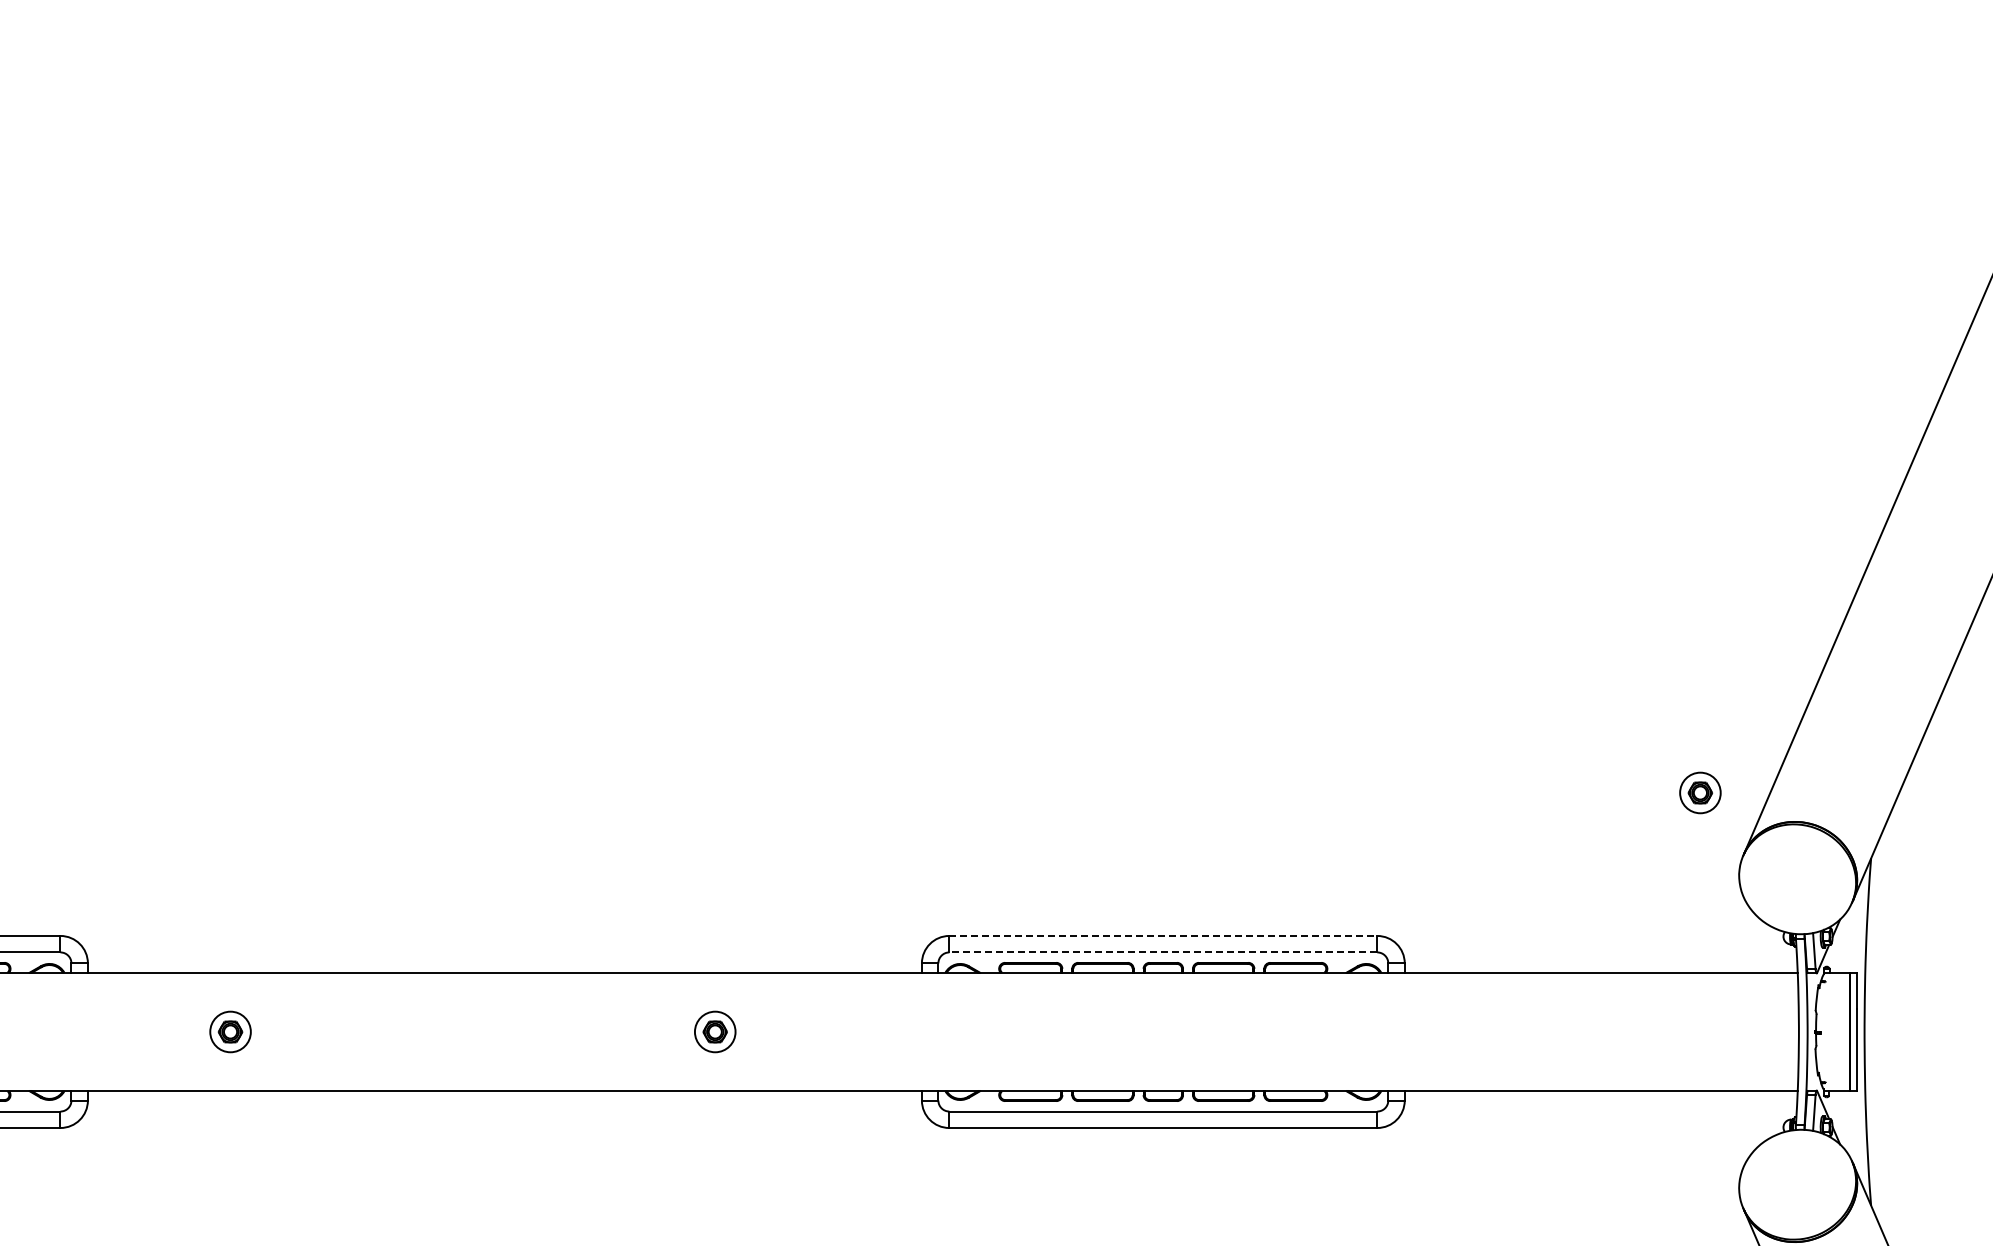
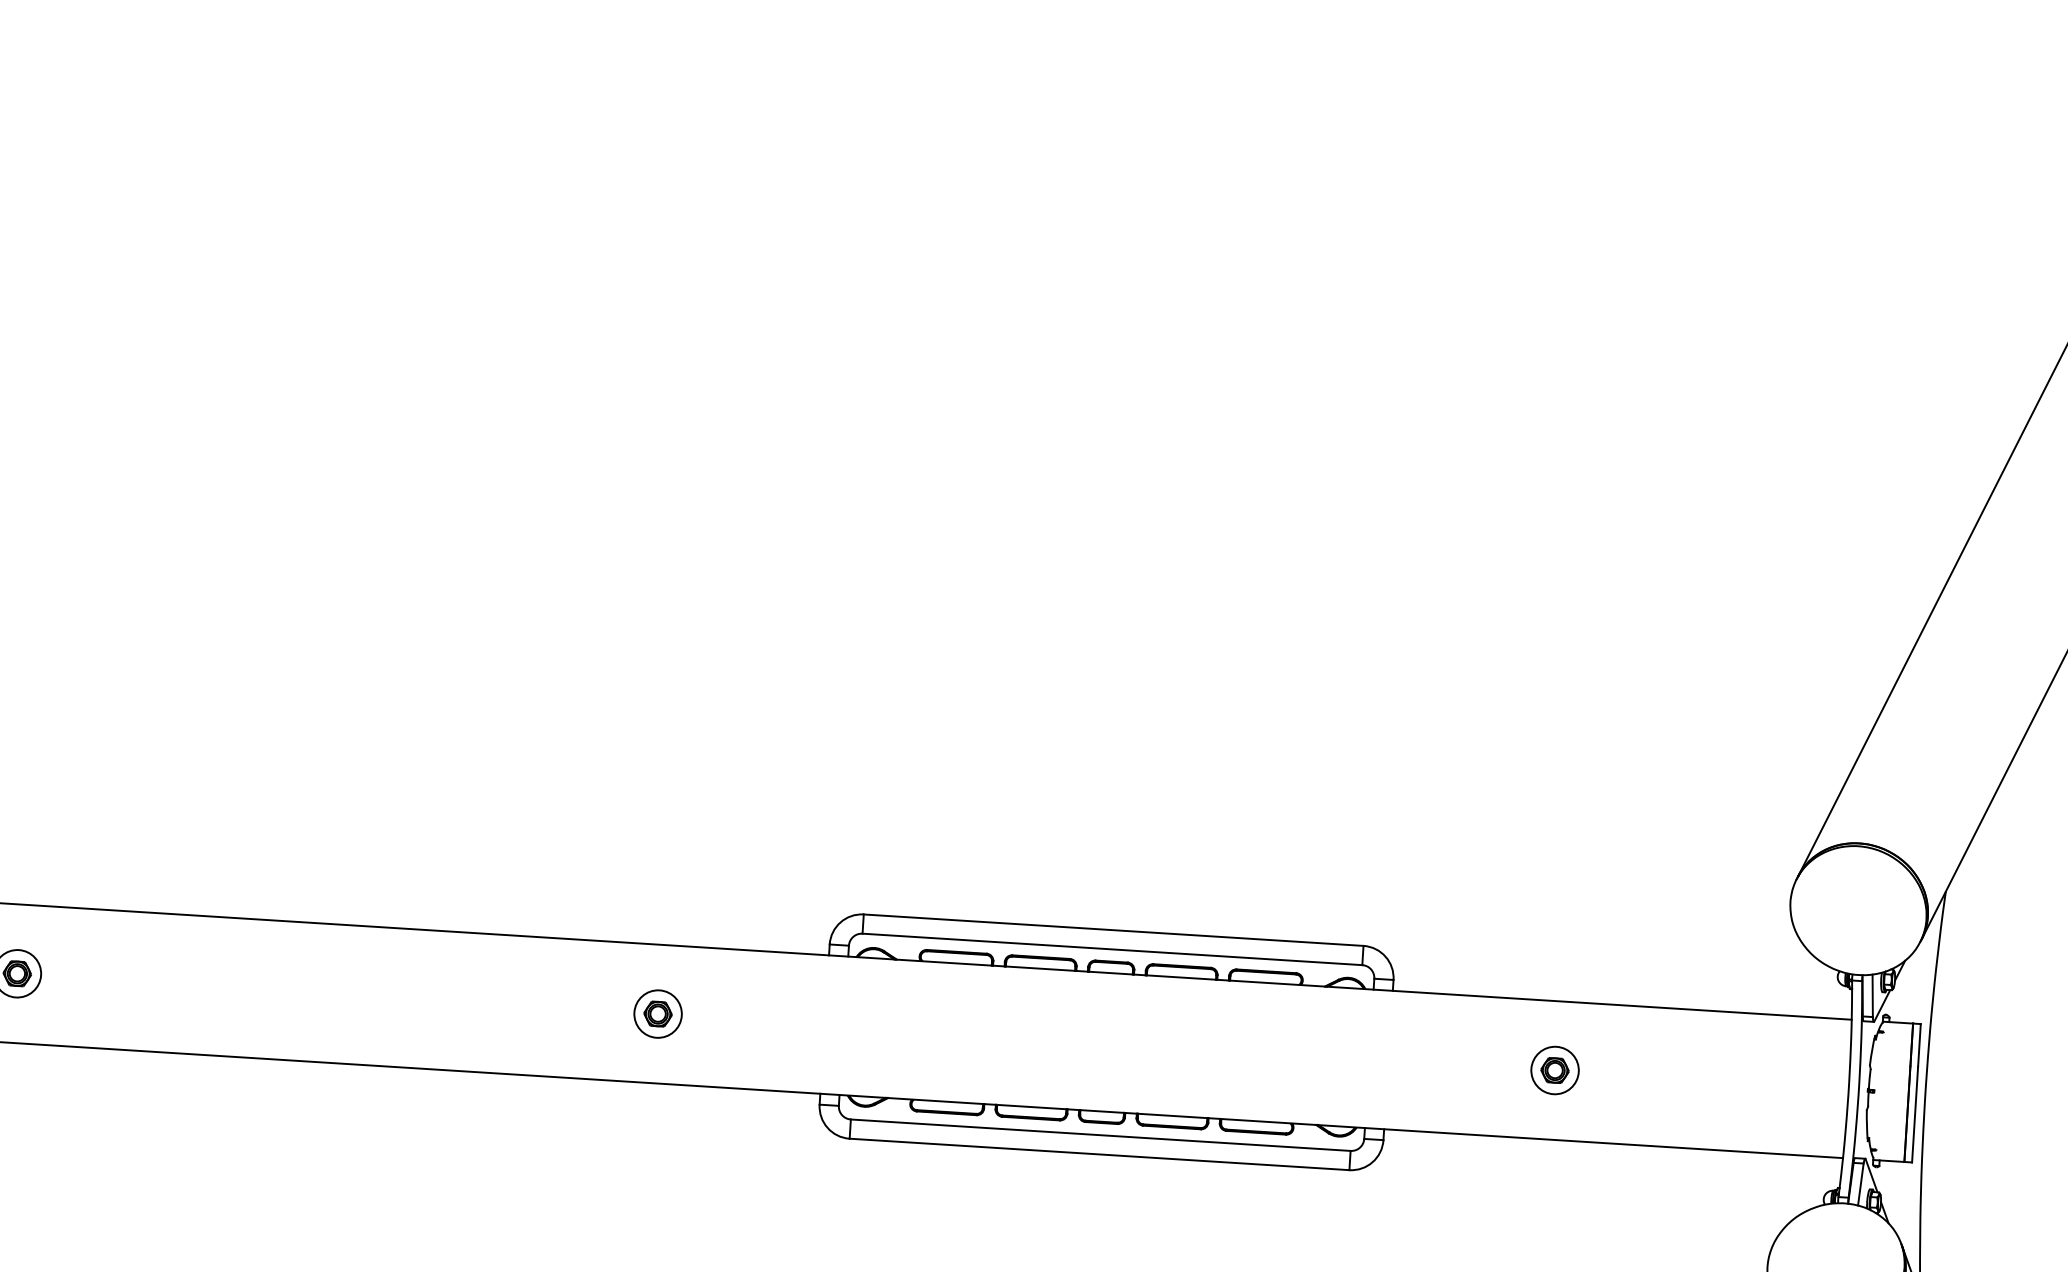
part: (1700, 792) -> (1555, 1069), moved
line: (1163, 935) -> (1113, 929), dashed -> solid
line: (1163, 952) -> (1112, 949), dashed -> solid
part: (715, 1031) -> (658, 1013), moved

